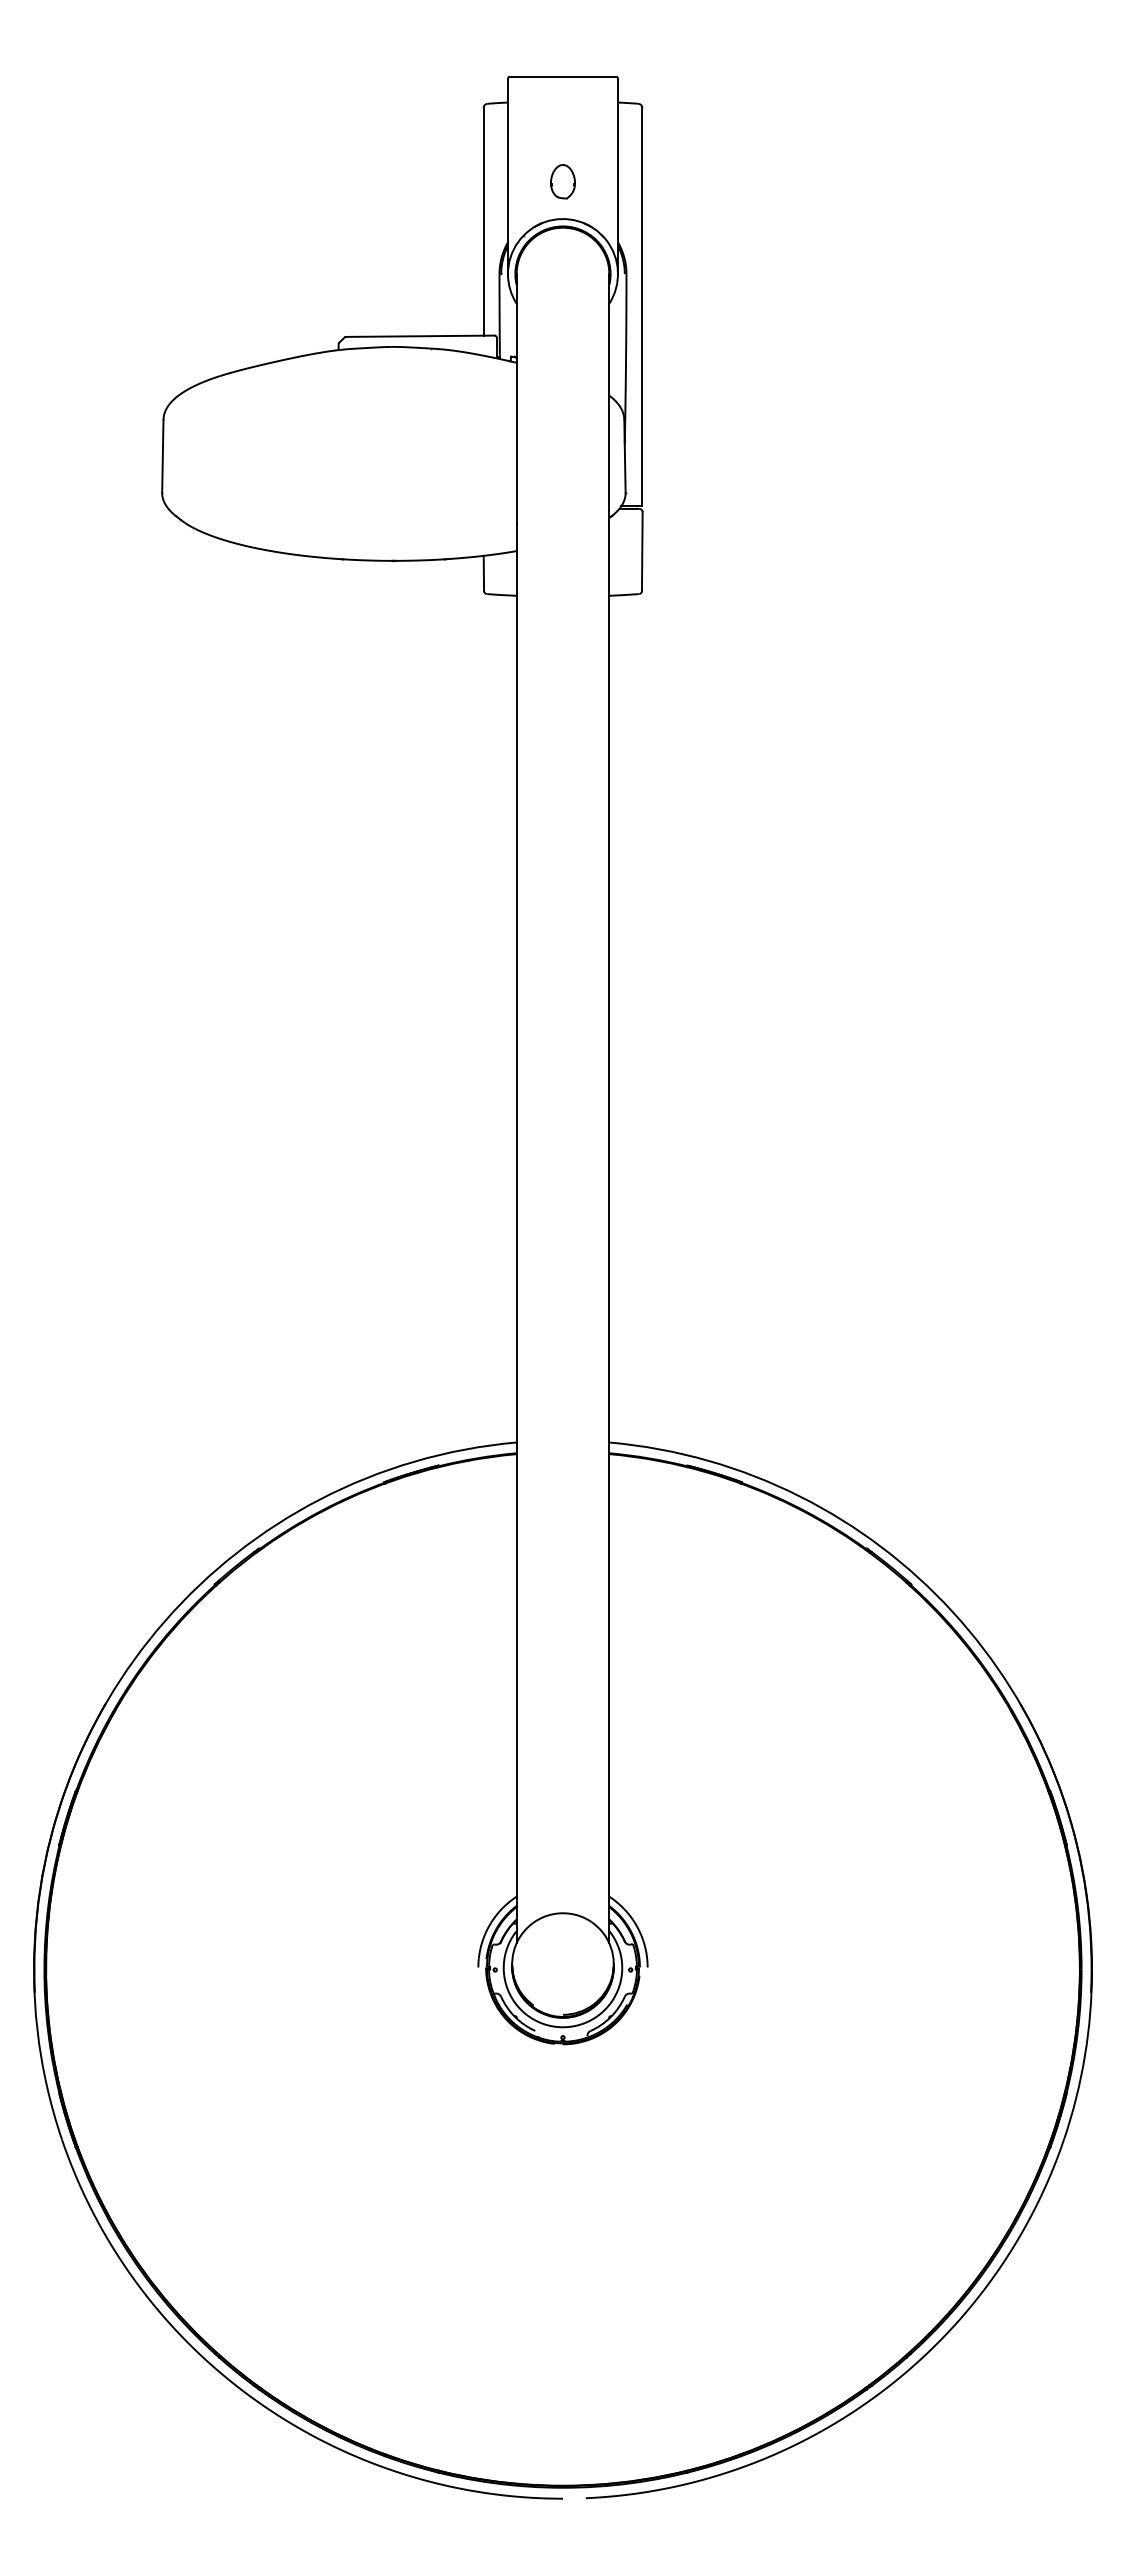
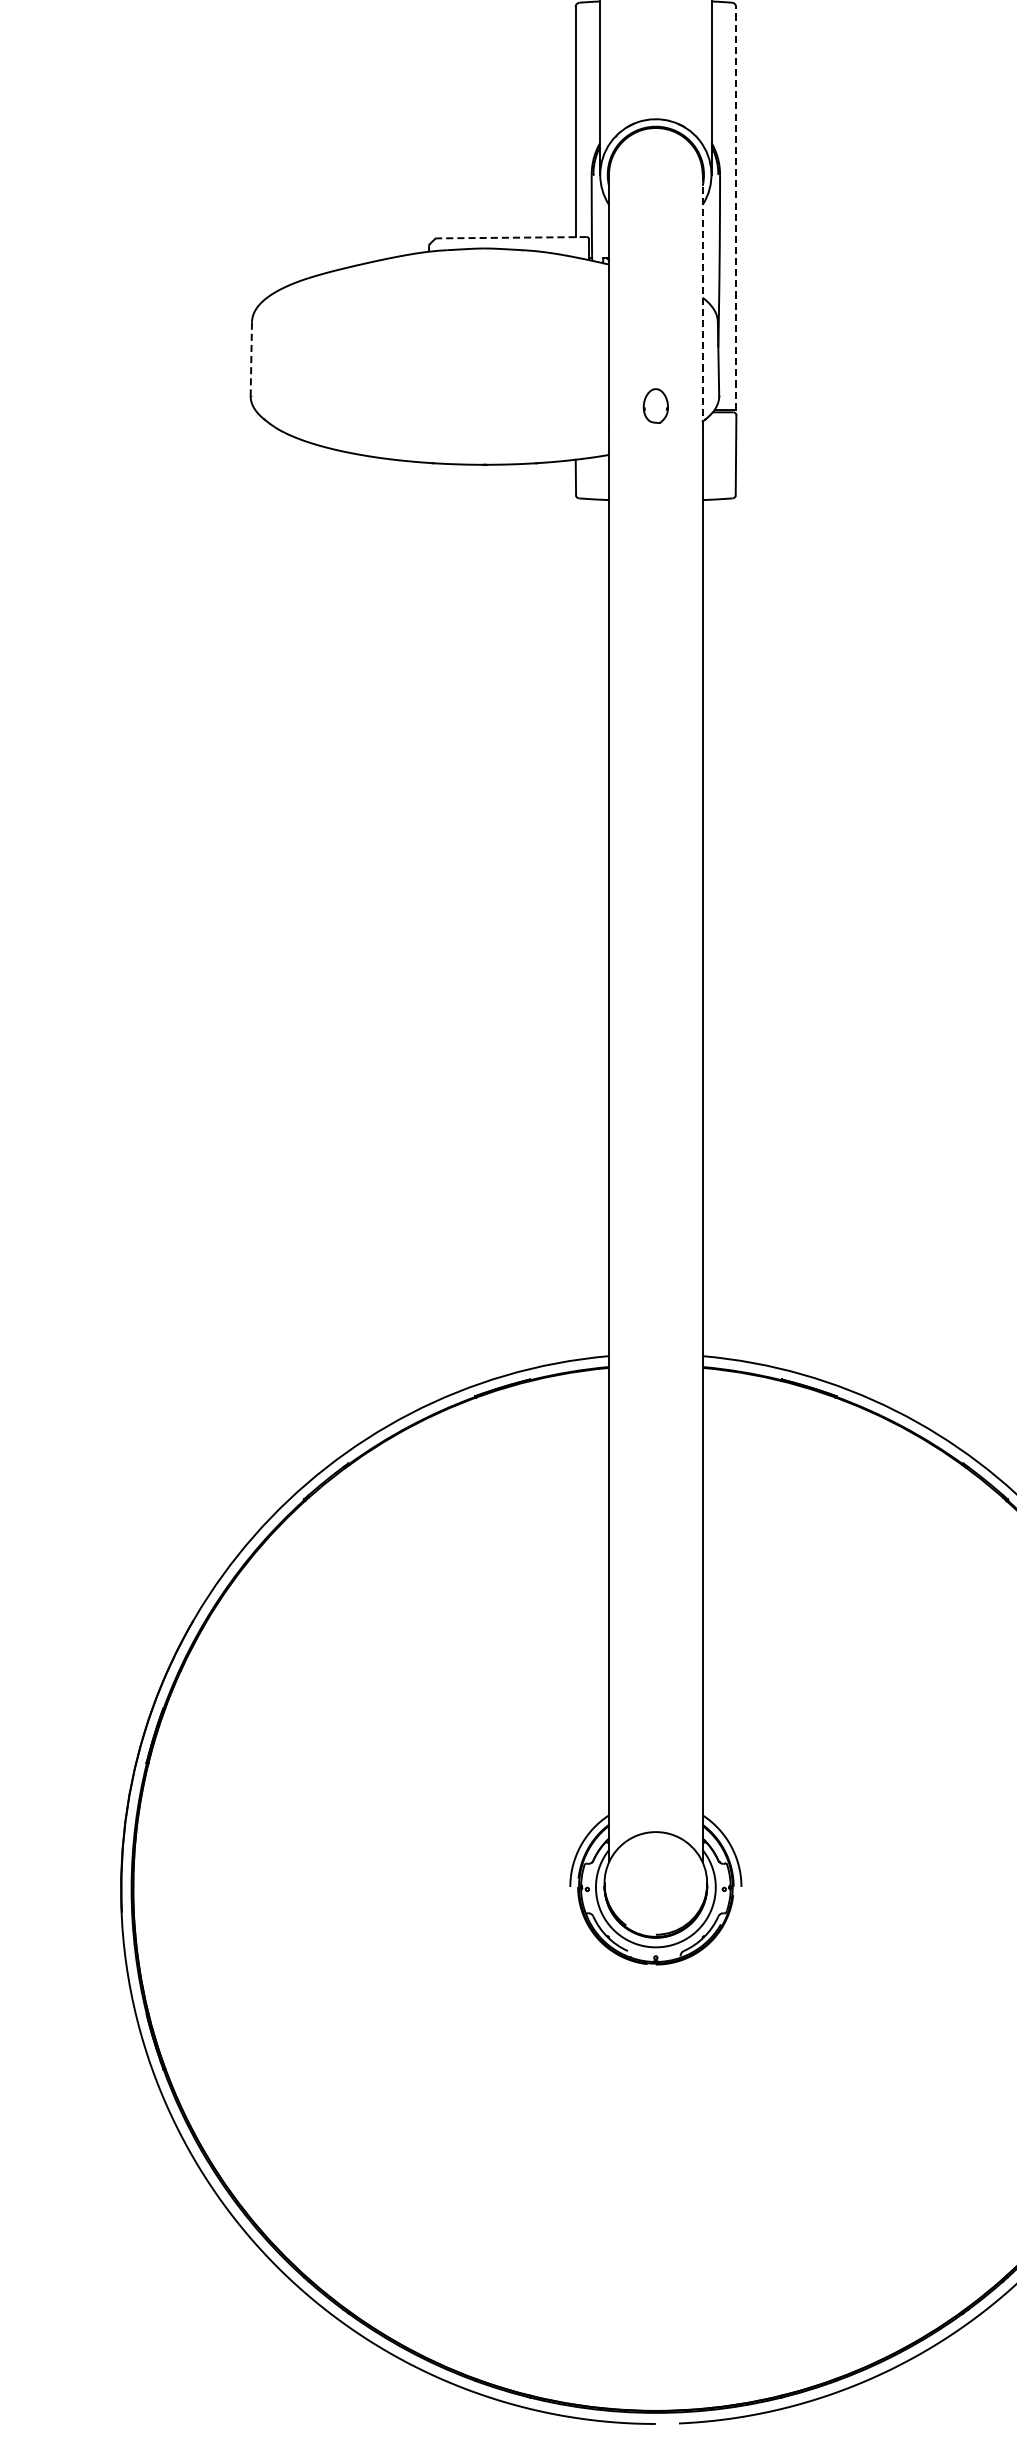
part: (562, 181) -> (655, 405), moved
line: (642, 306) -> (736, 207), solid -> dashed
line: (419, 336) -> (510, 237), solid -> dashed
line: (609, 398) -> (702, 300), solid -> dashed
line: (162, 457) -> (250, 360), solid -> dashed

